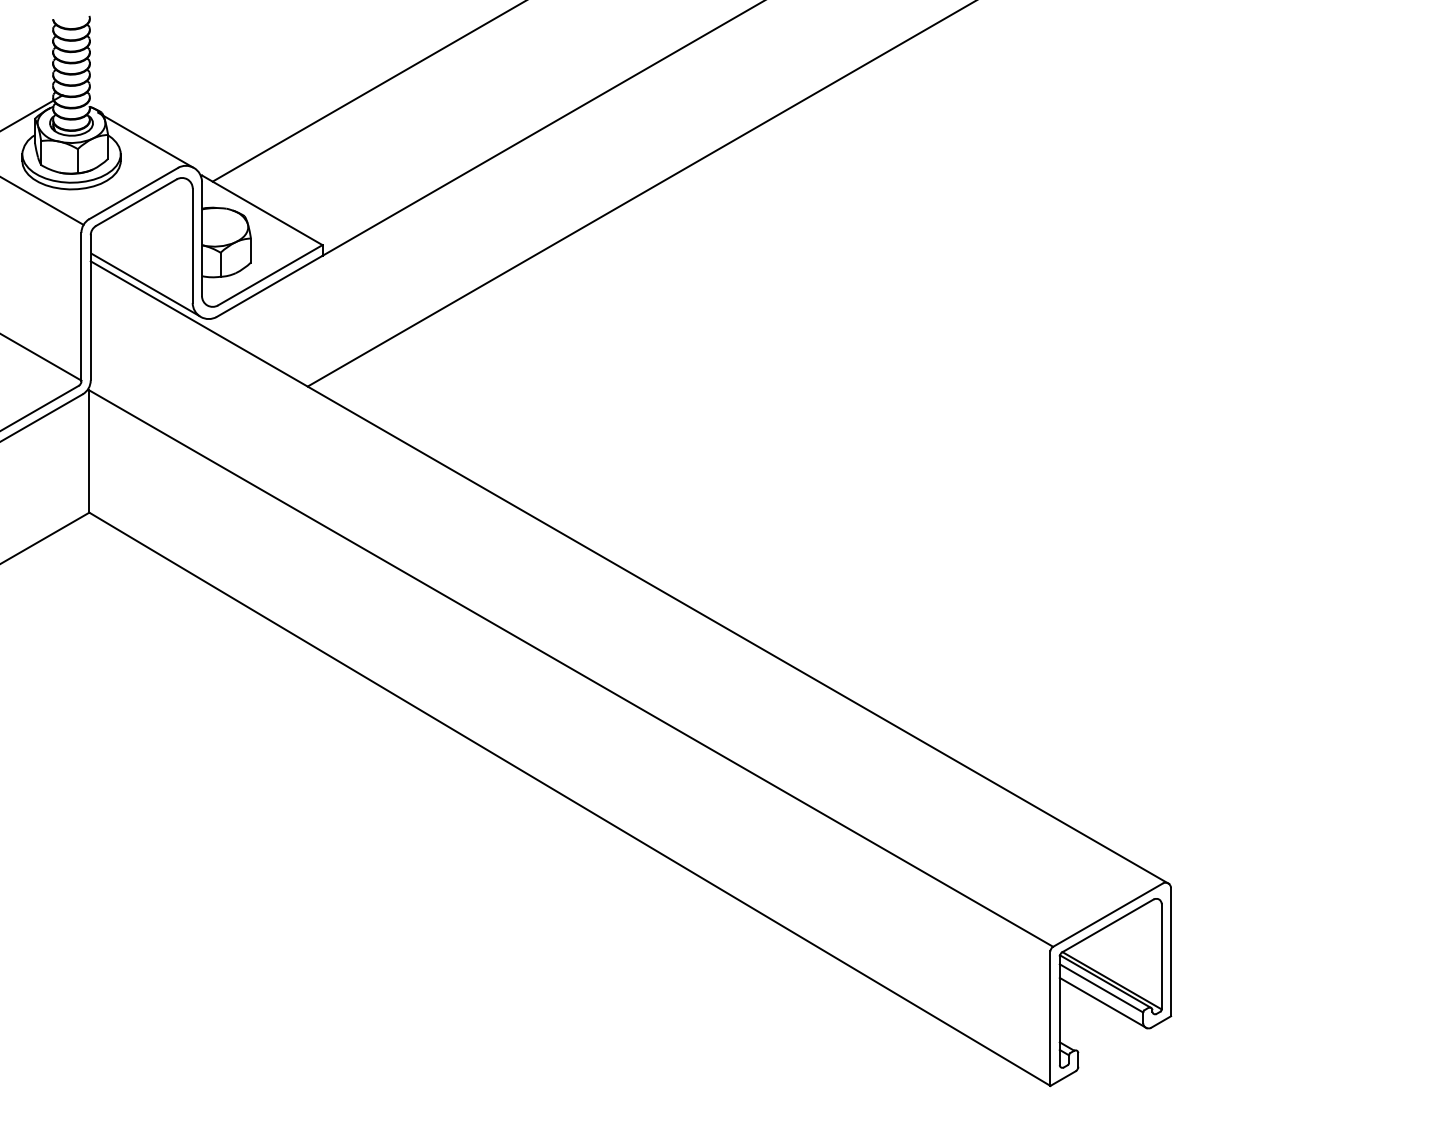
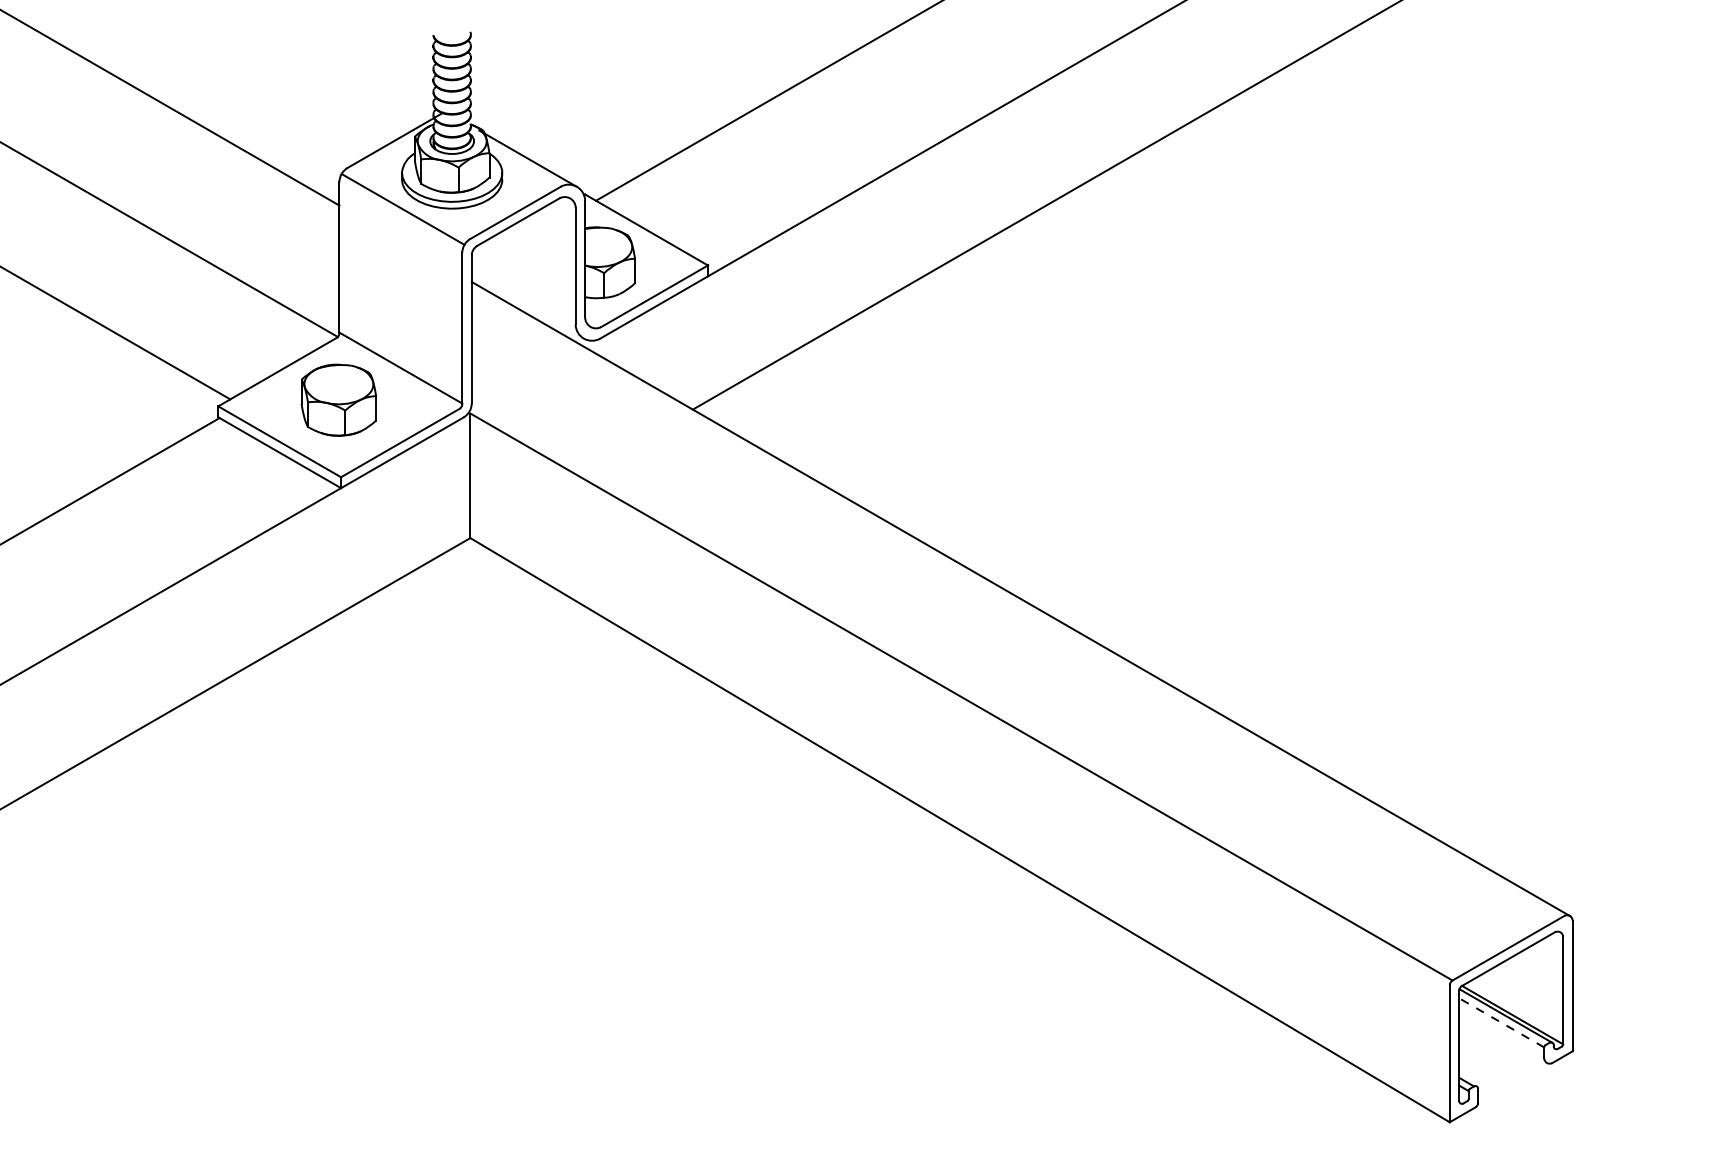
line: (145, 284) -> (527, 305), removed
line: (1101, 988) -> (1501, 1022), solid -> dashed
line: (1103, 1002) -> (1503, 1037), removed

